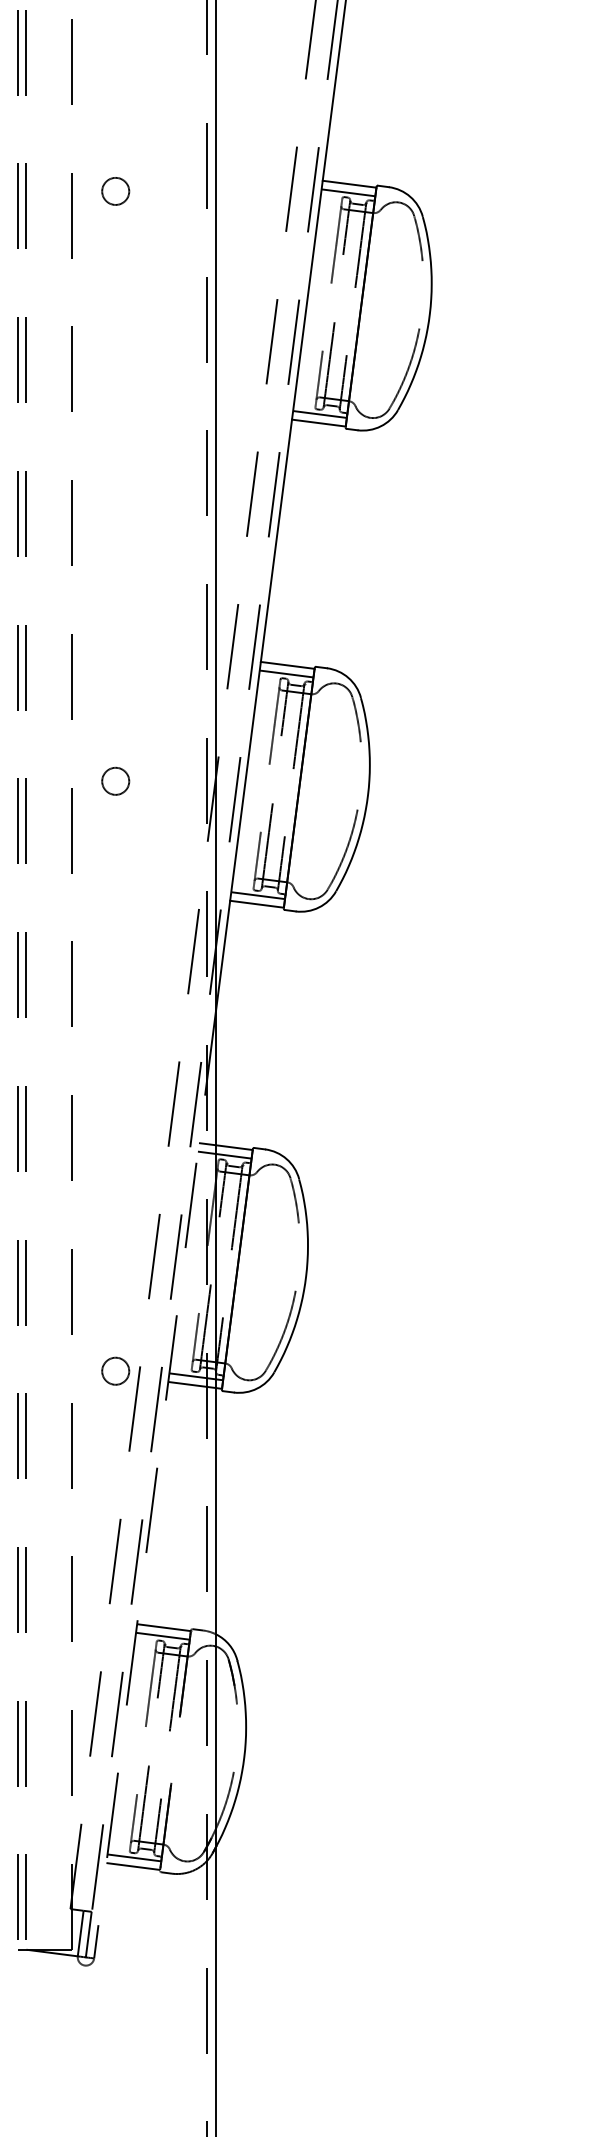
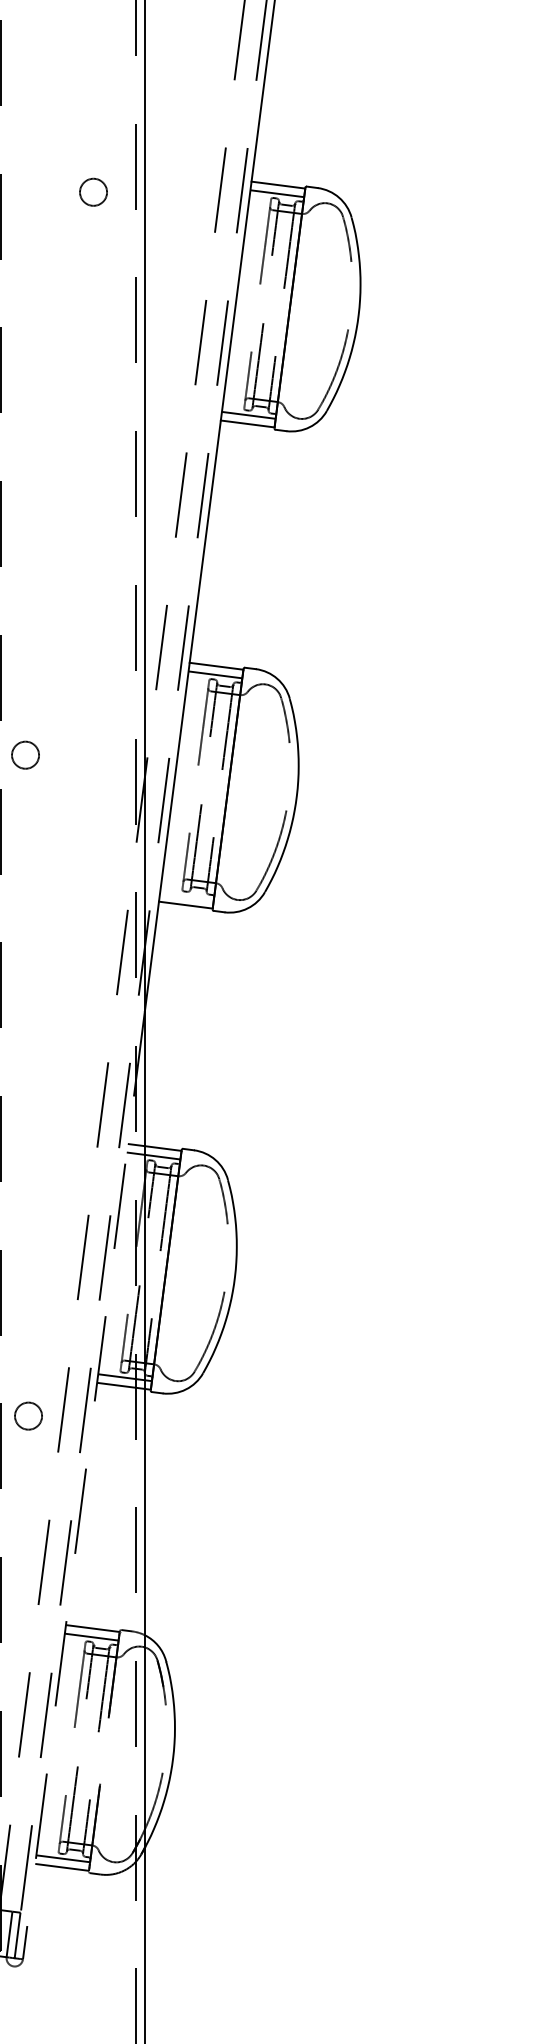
circle: (115, 191) -> (93, 192), moved
circle: (115, 780) -> (25, 754), moved
line: (258, 895) -> (187, 896), removed
circle: (115, 1370) -> (28, 1415), moved

